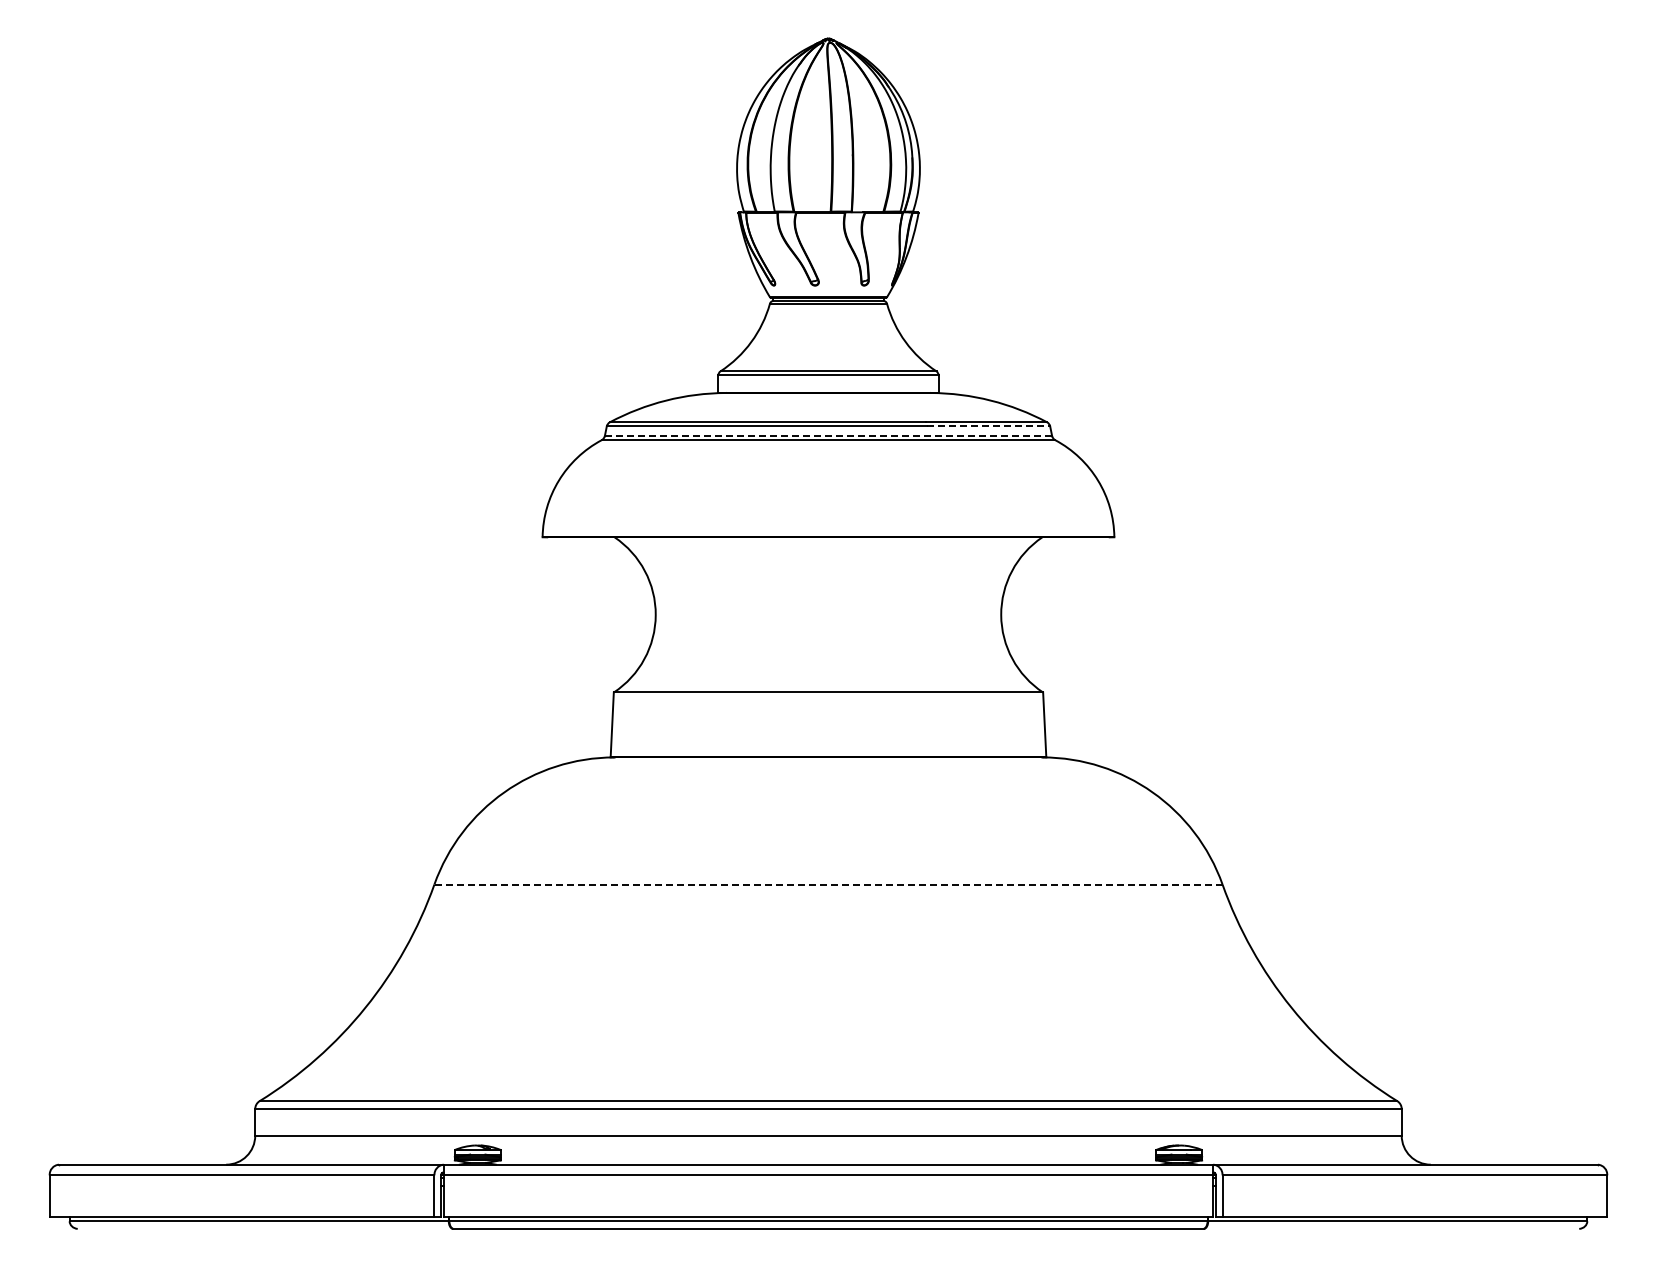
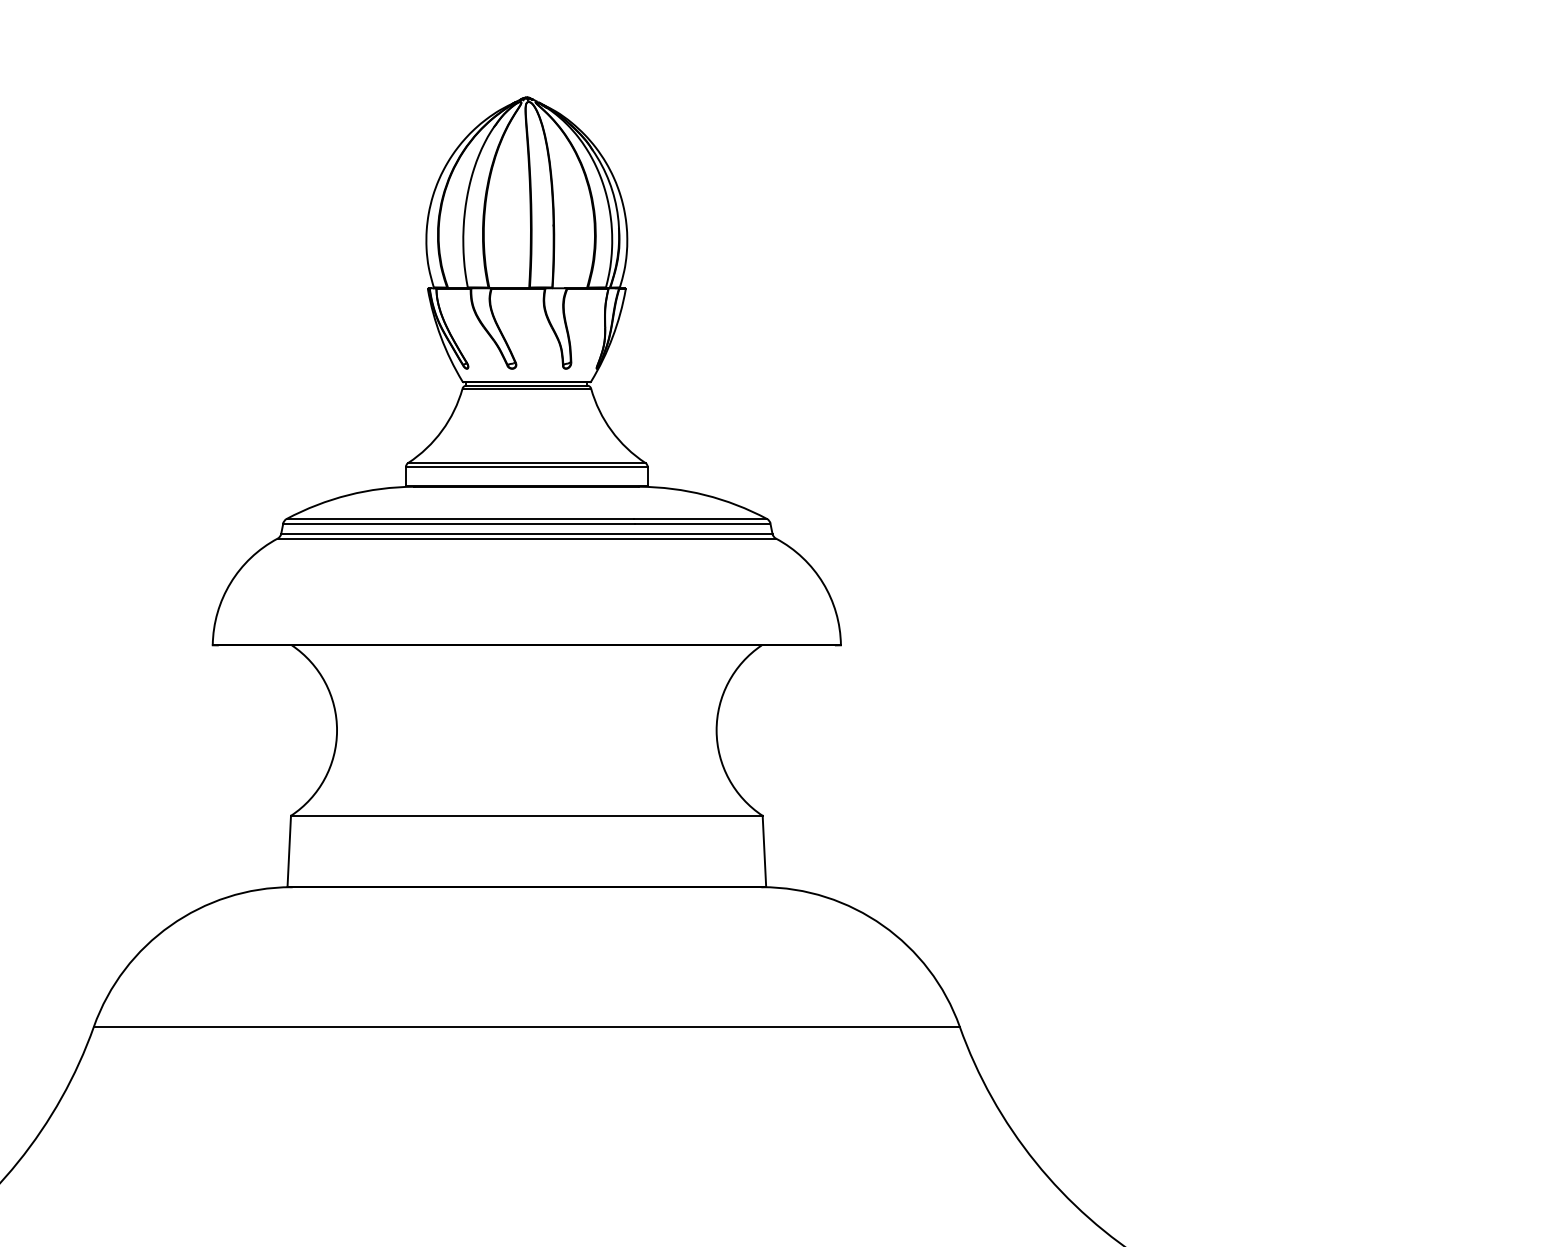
line: (989, 426) -> (703, 523), dashed -> solid
line: (828, 435) -> (526, 533), dashed -> solid
line: (827, 884) -> (525, 1026), dashed -> solid

